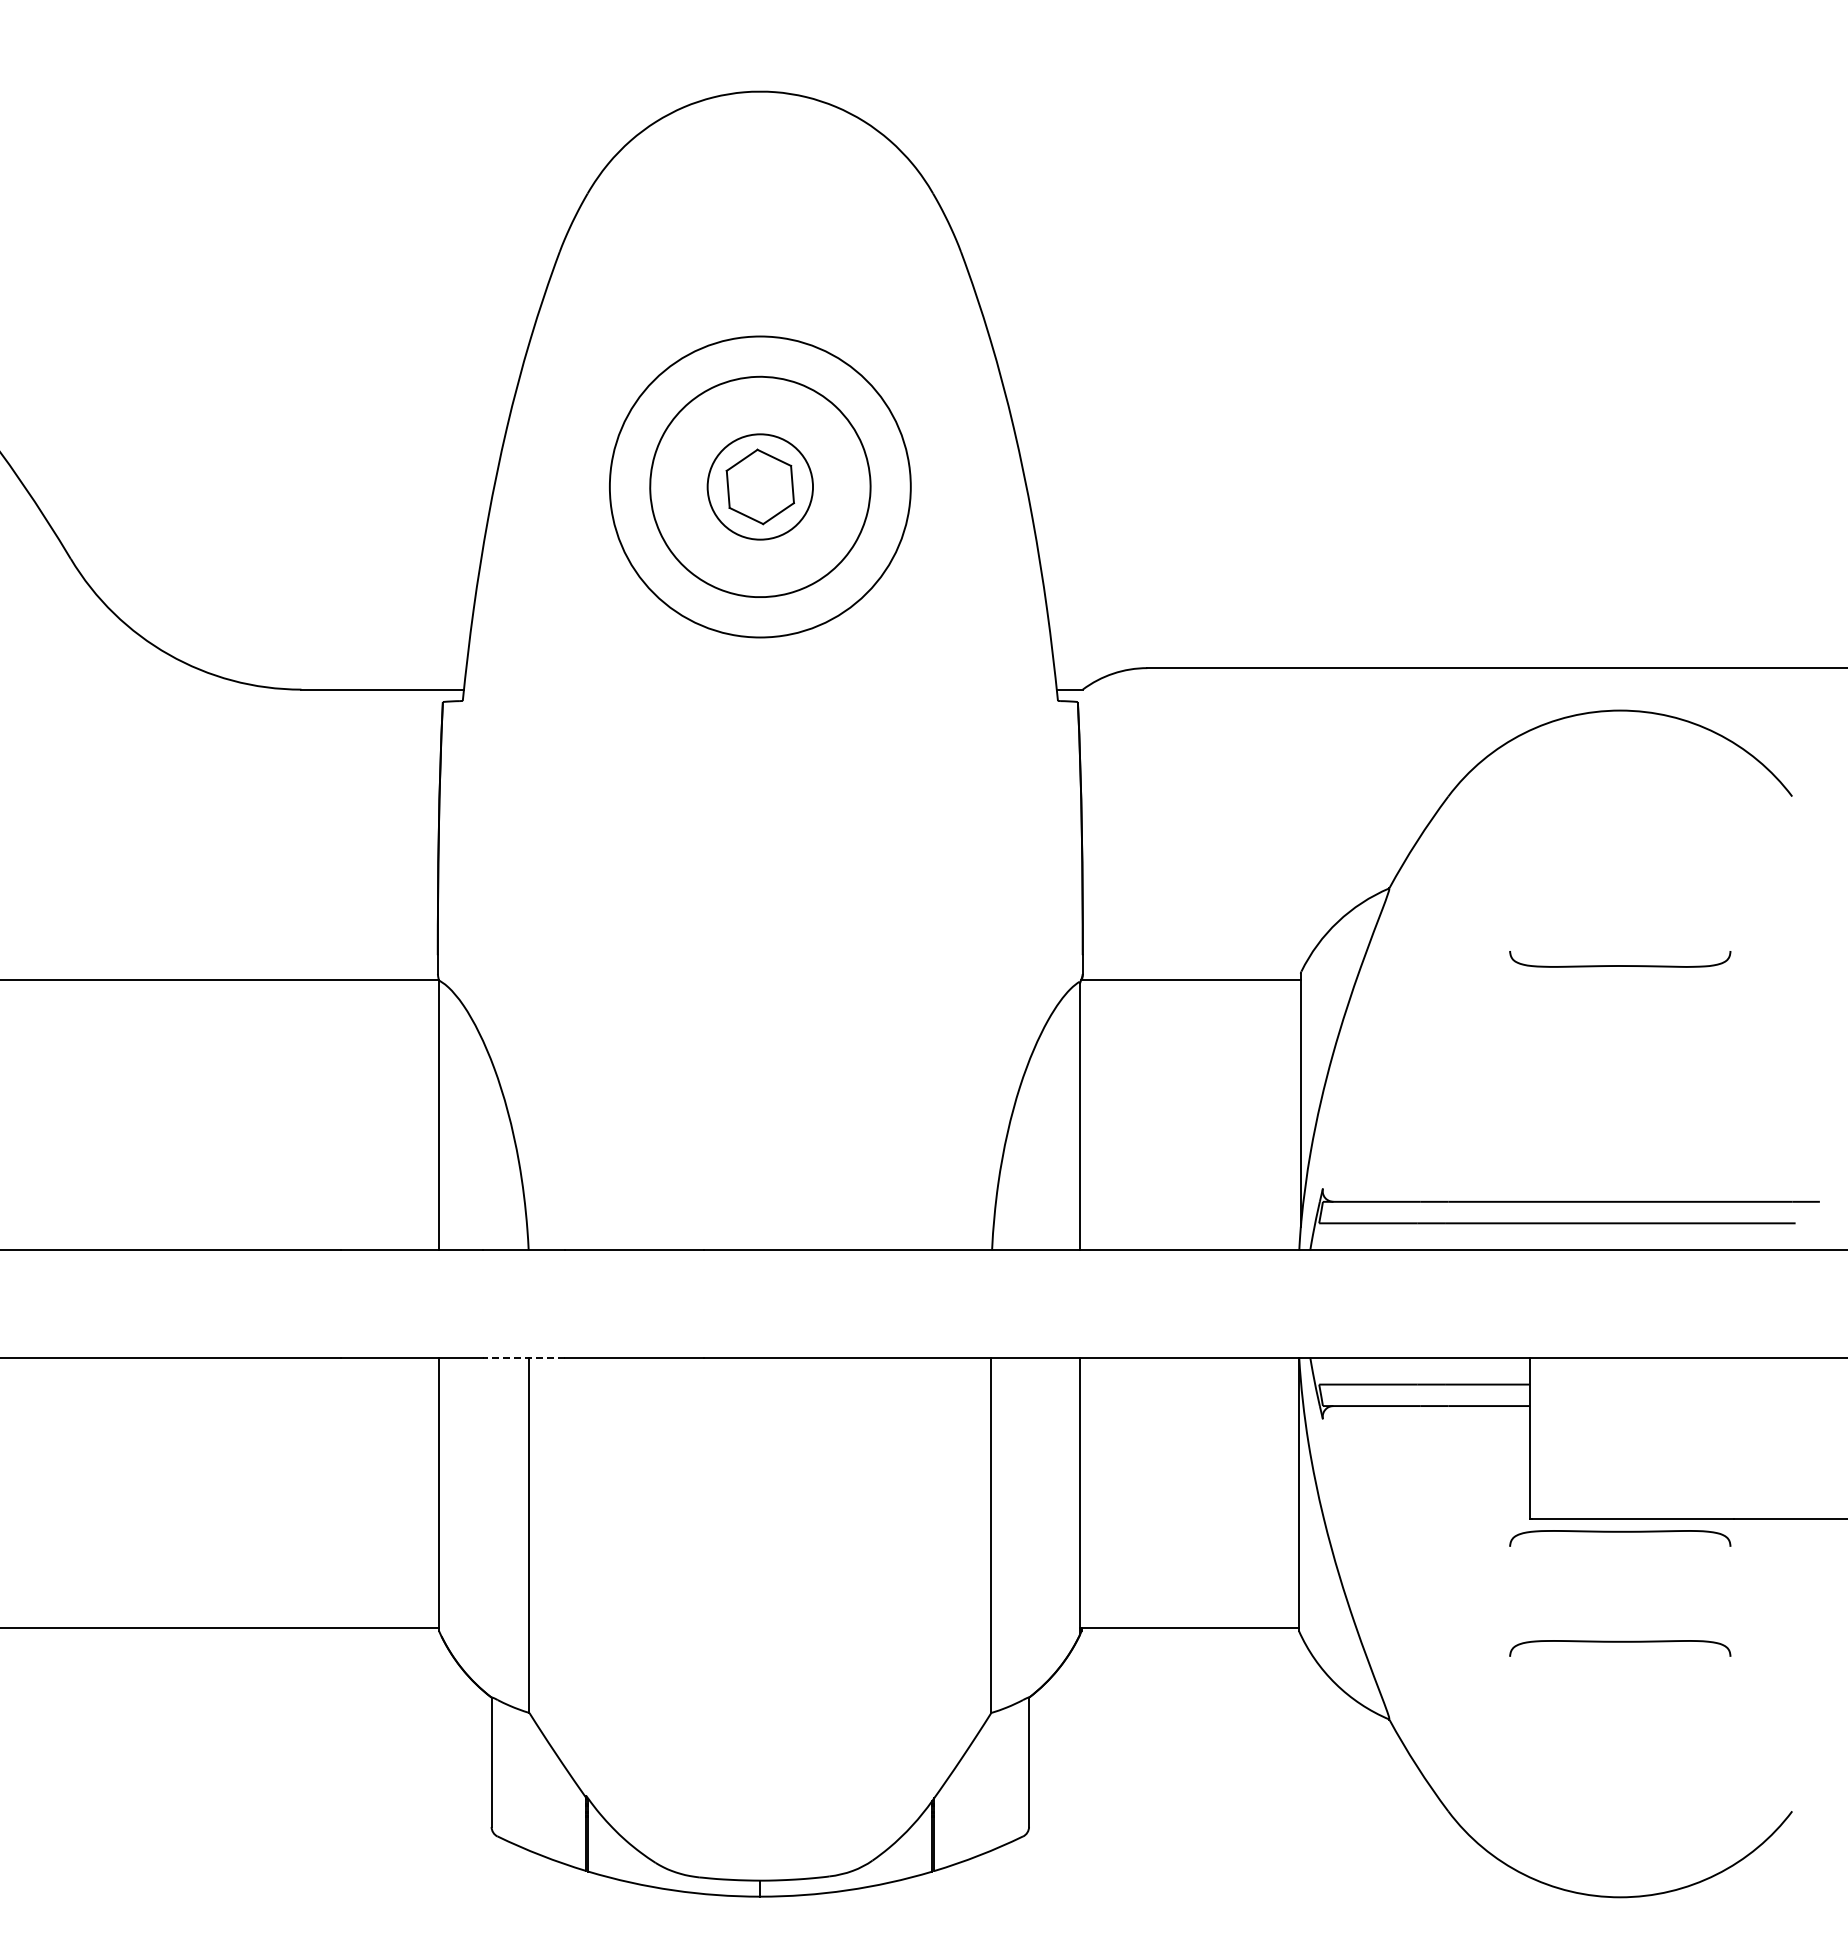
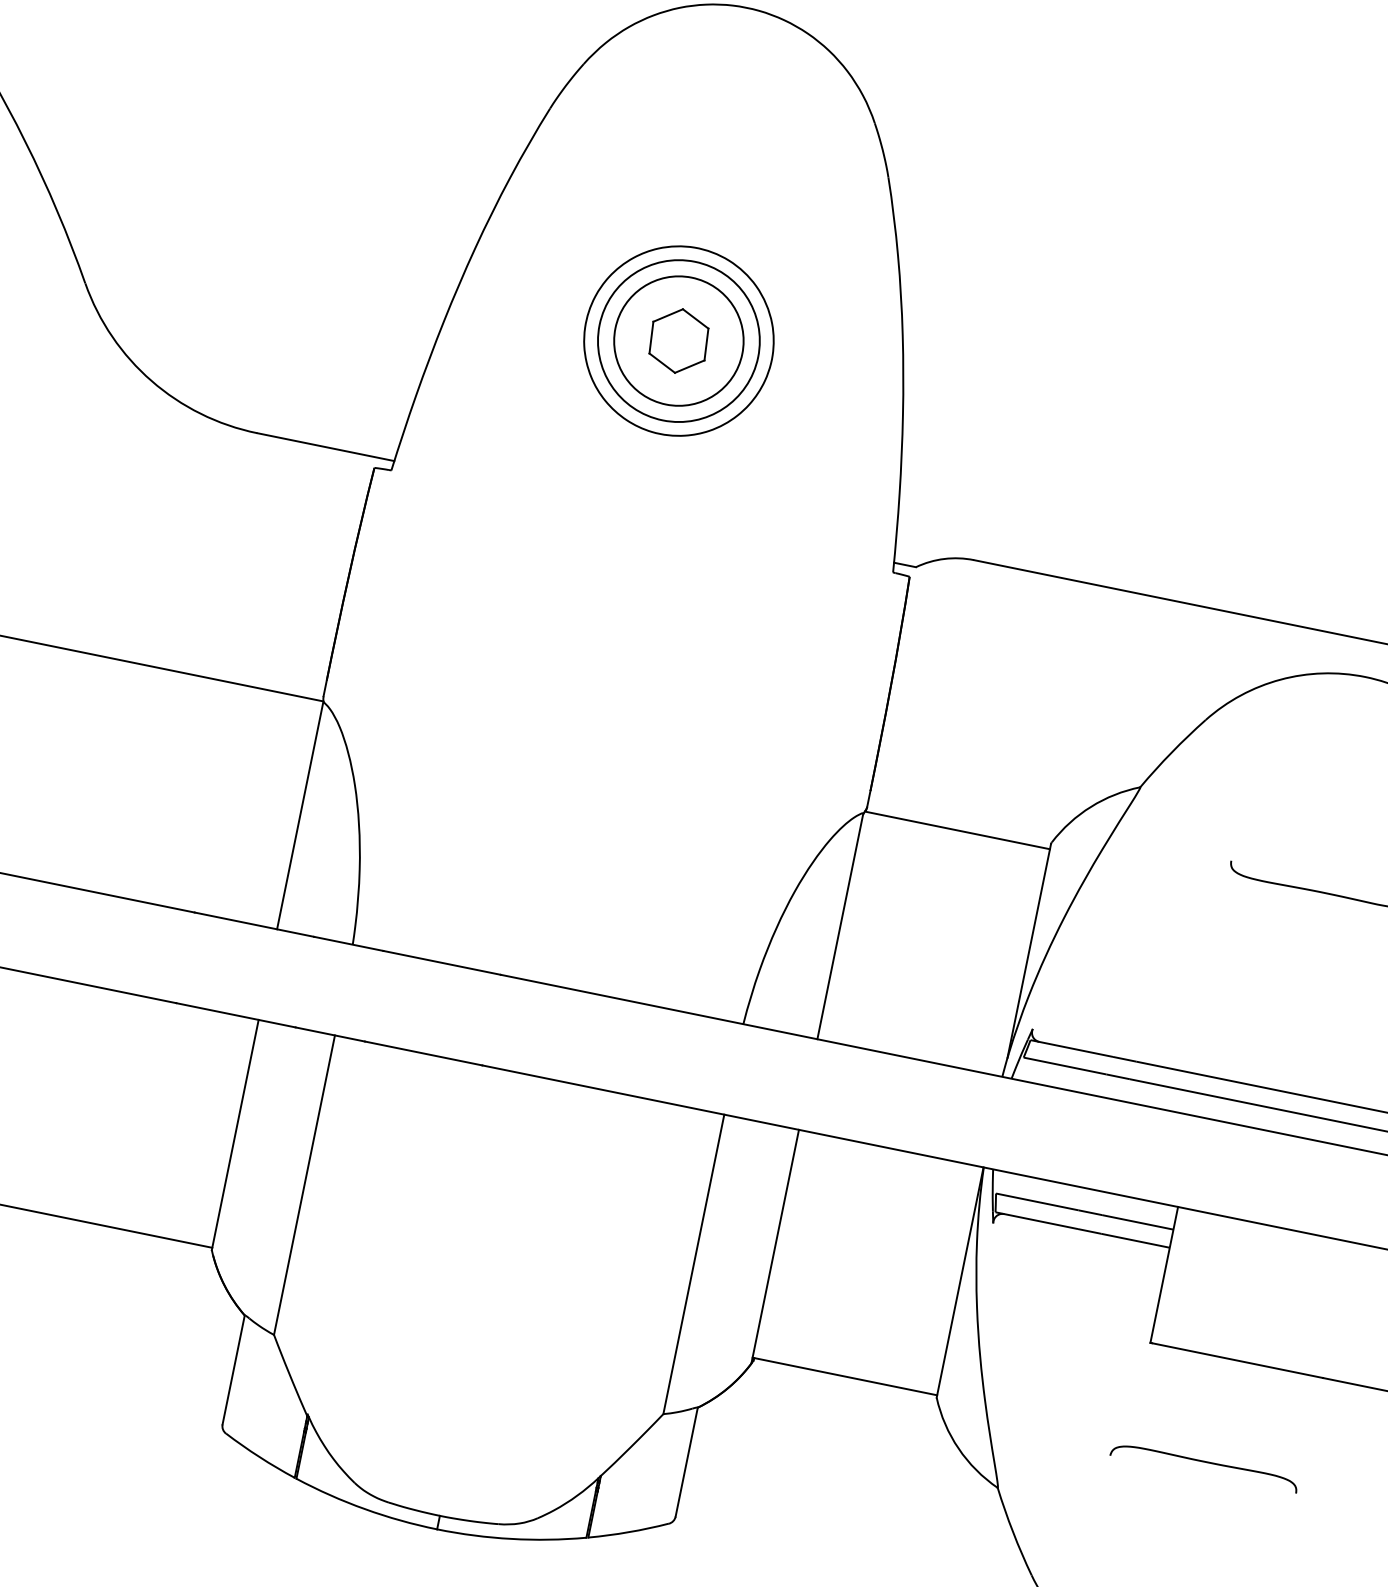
circle: (760, 486) -> (679, 340), size x0.62
circle: (760, 486) -> (679, 340), size x1.43
line: (523, 1357) -> (329, 1034), dashed -> solid
curve: (1620, 1532) -> (1224, 1369), removed

